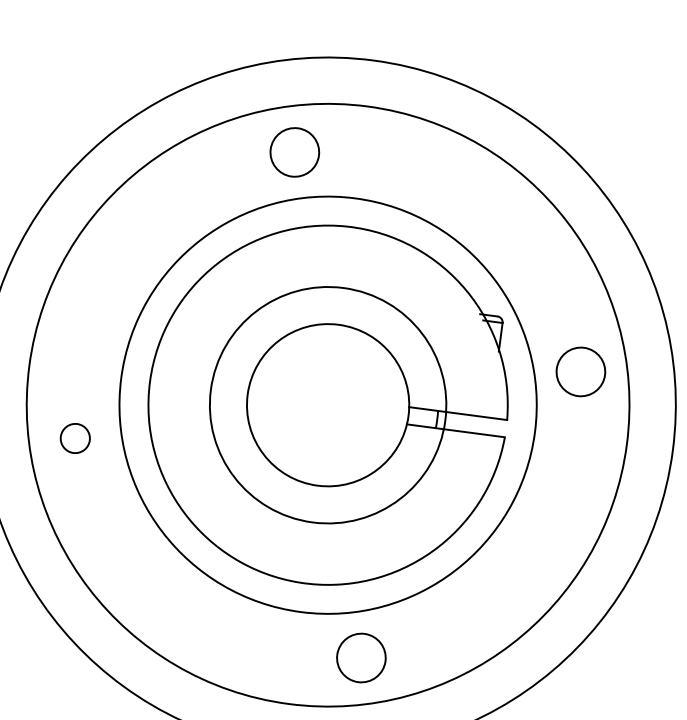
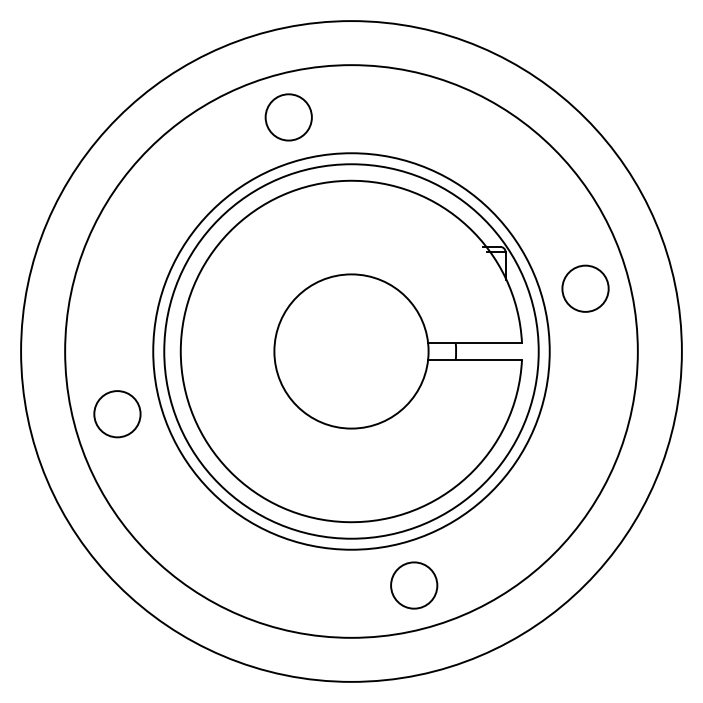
circle: (328, 405) -> (351, 351), size x1.67
circle: (75, 438) -> (117, 414), size x1.67

